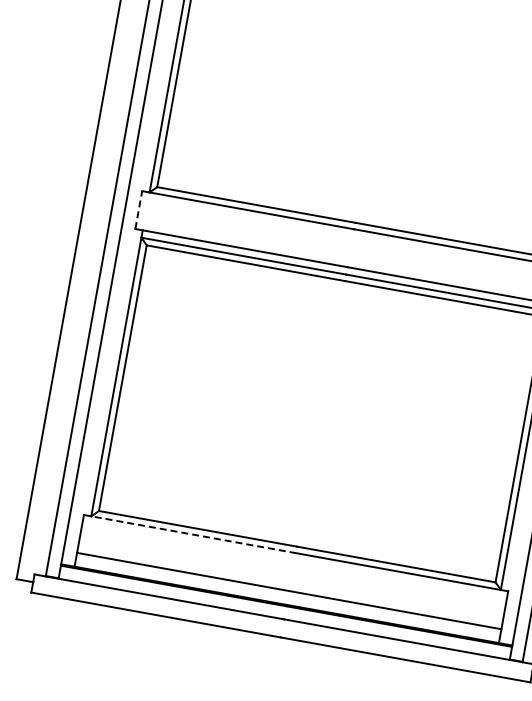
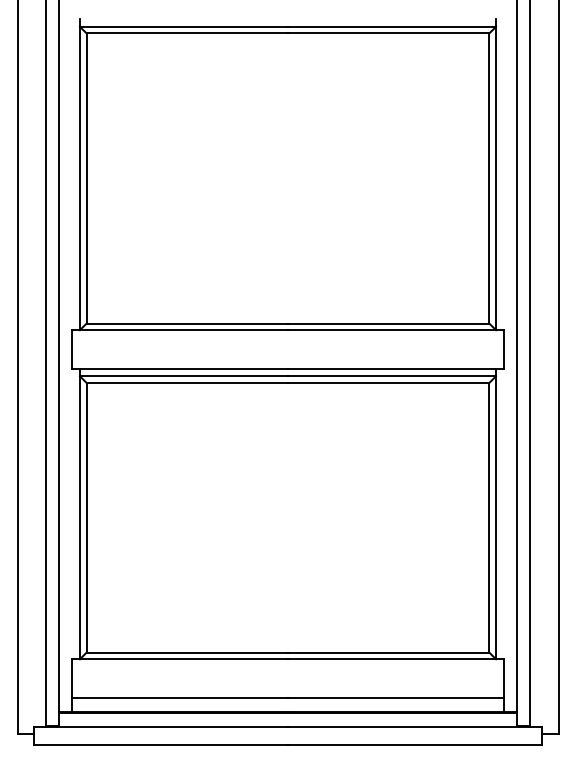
line: (139, 209) -> (72, 348), dashed -> solid
line: (190, 534) -> (180, 659), dashed -> solid

